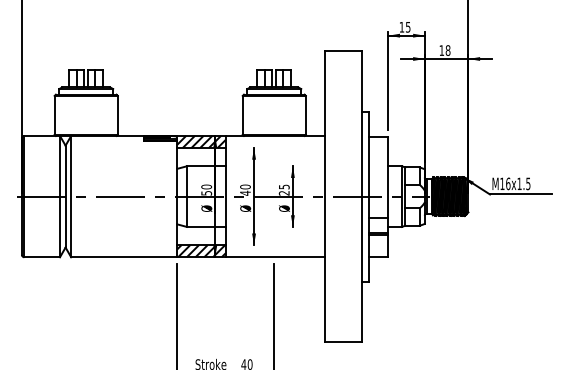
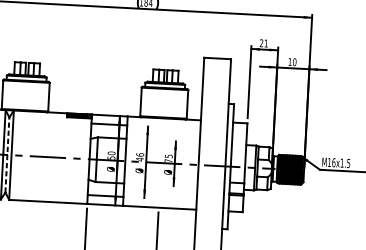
text: (404, 26) -> (263, 42), 15 -> 21
text: (447, 50) -> (294, 62), 18 -> 10
hatch: (201, 141) -> (109, 119), removed
text: (245, 186) -> (140, 154), 40 -> 46
text: (283, 193) -> (167, 161), 25 -> 75
line: (65, 196) -> (7, 154), solid -> dashed
hatch: (201, 251) -> (105, 200), removed

